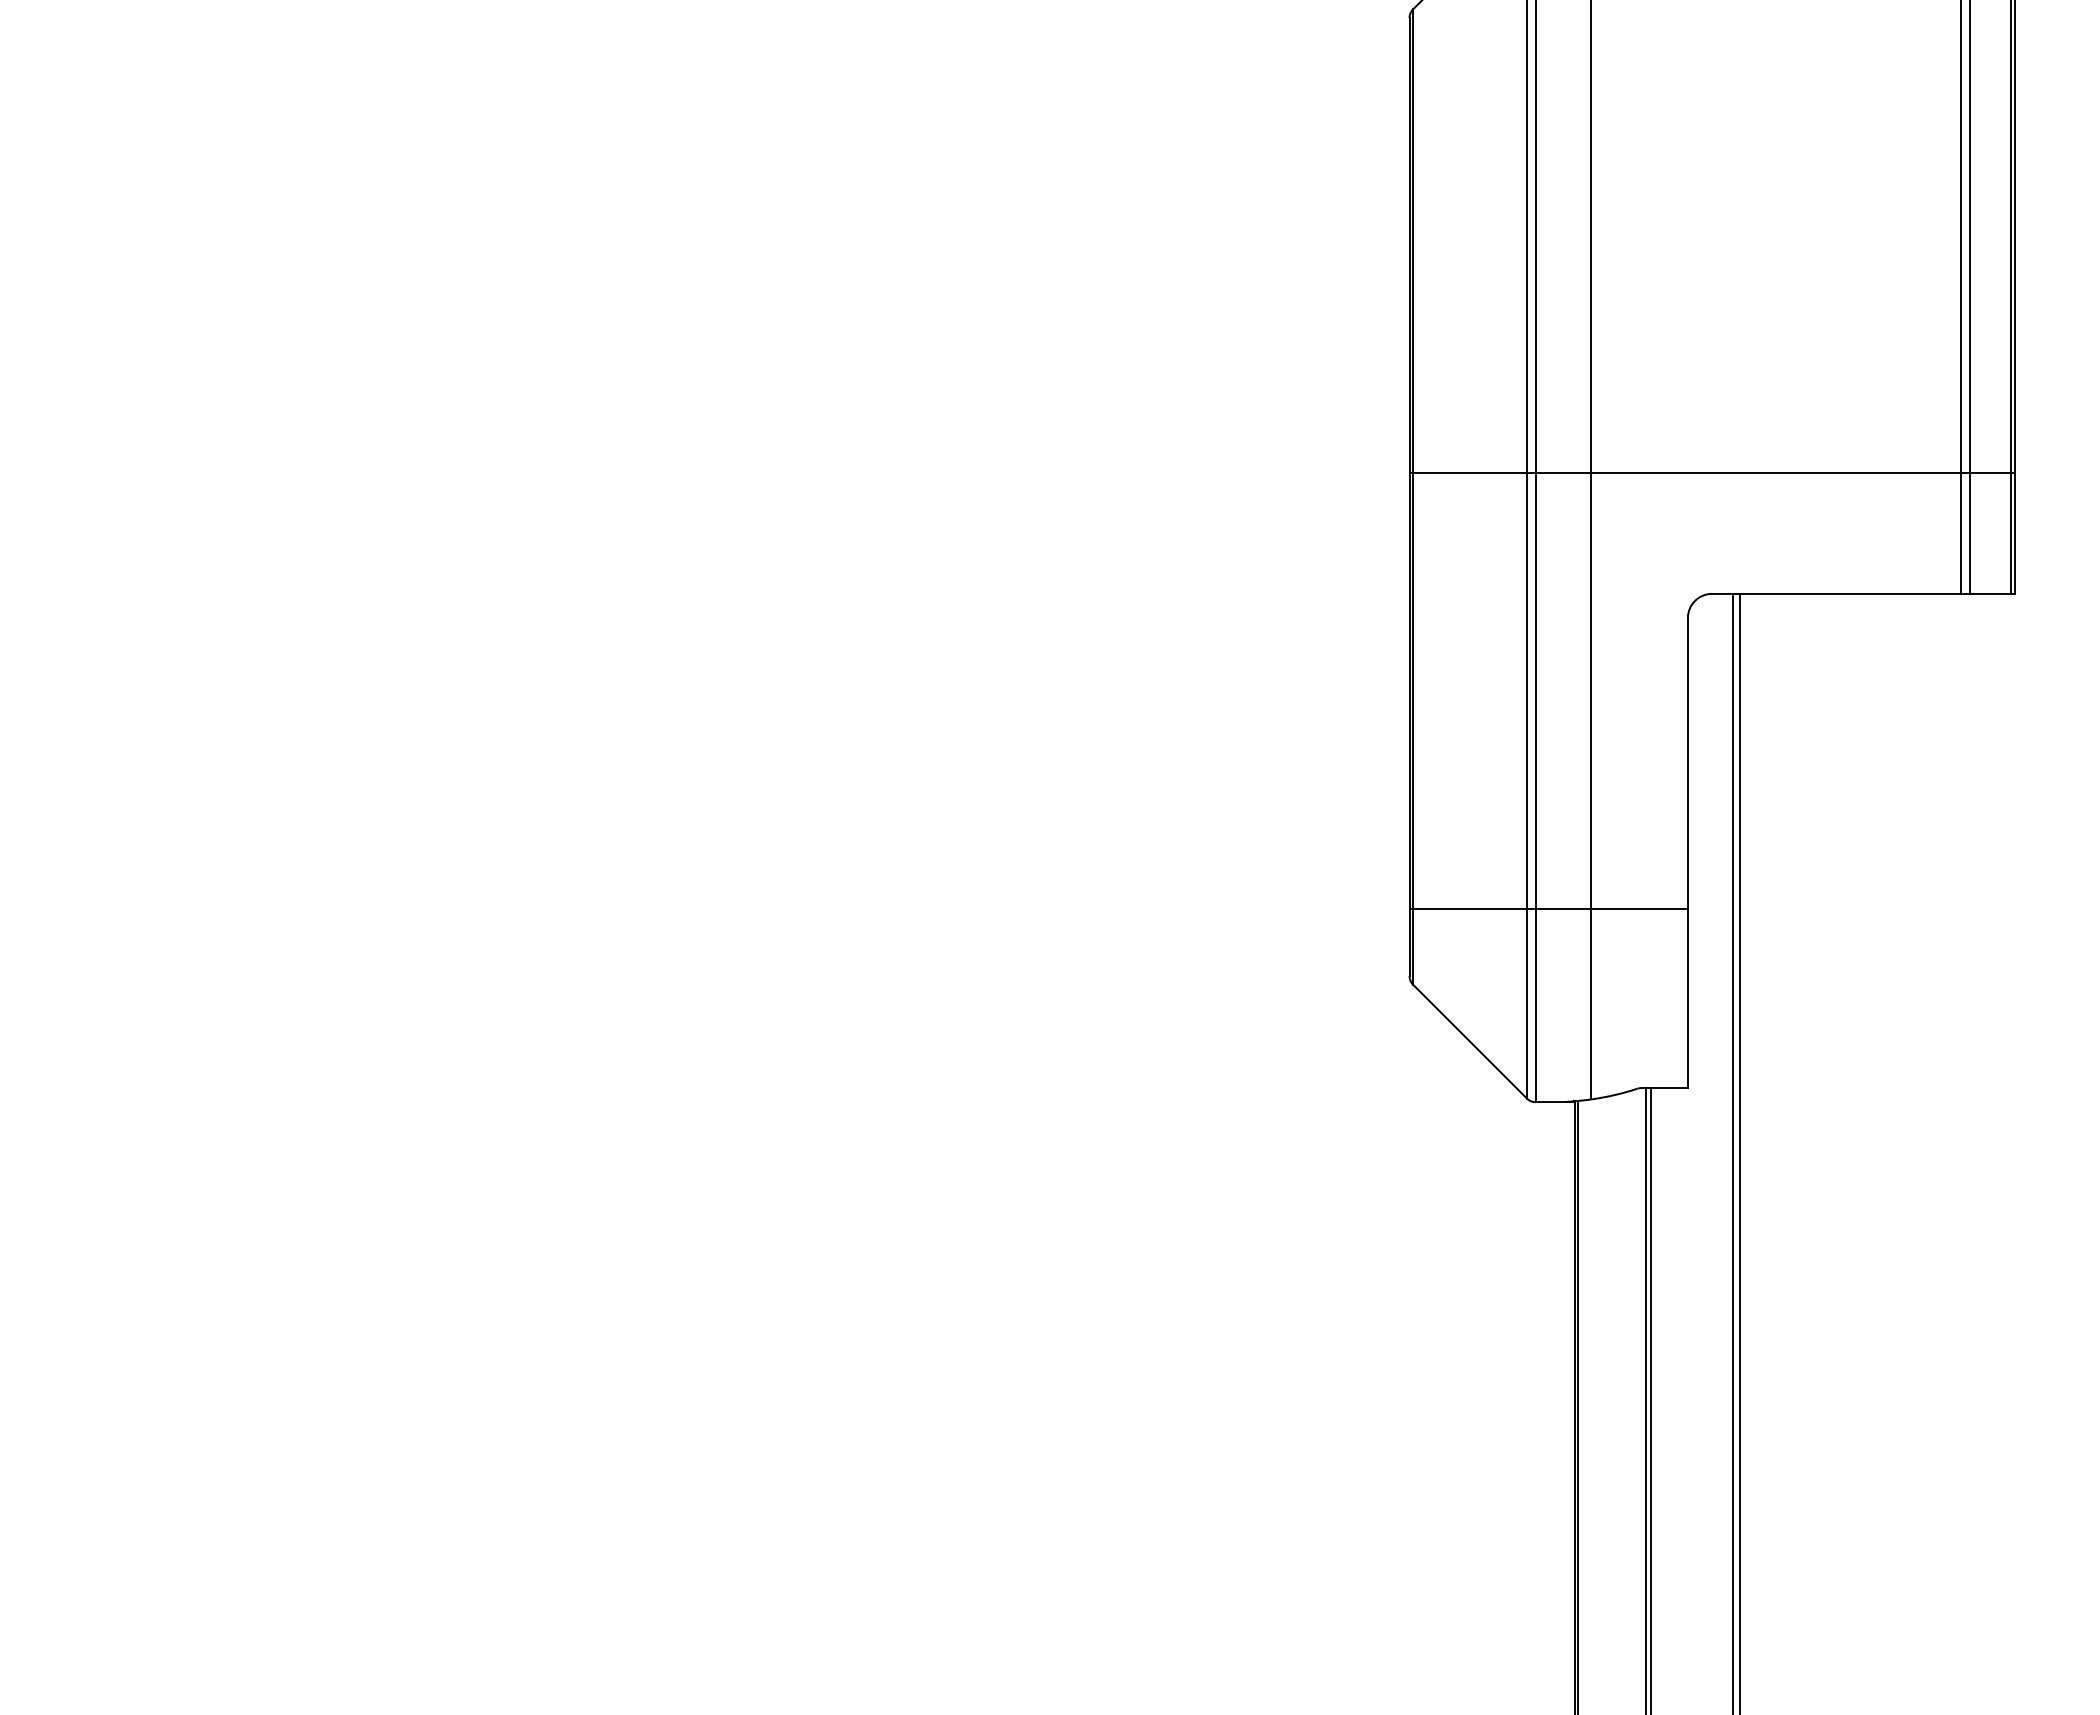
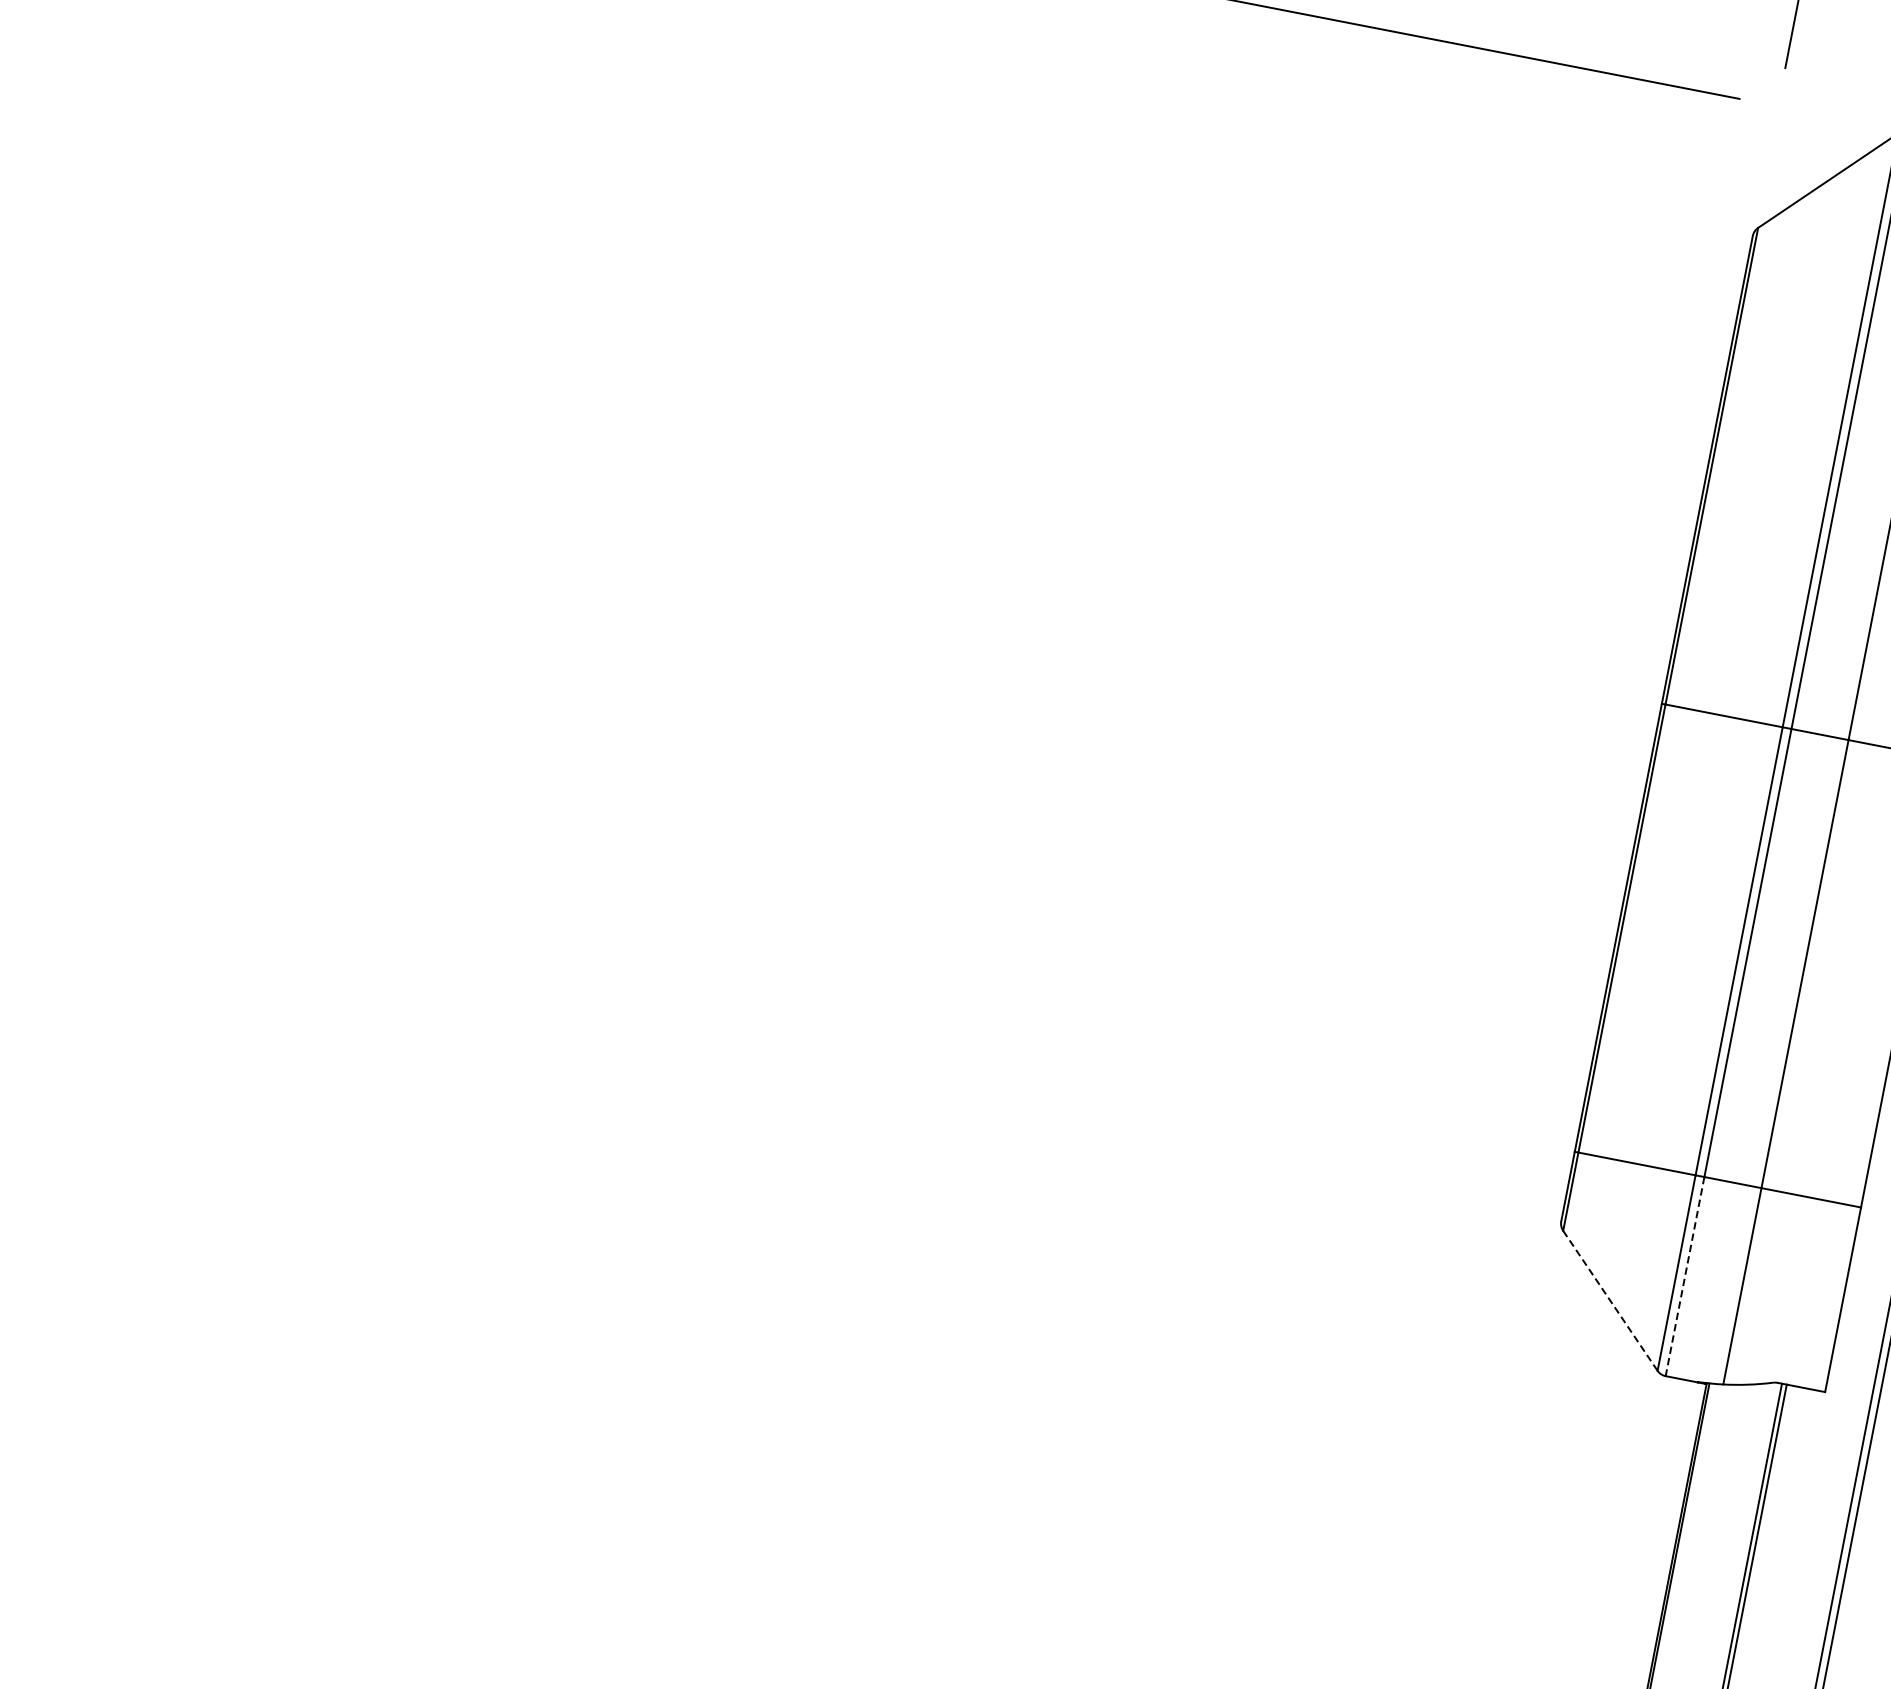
line: (1535, 1005) -> (1684, 1276), solid -> dashed
line: (1470, 1041) -> (1610, 1300), solid -> dashed

